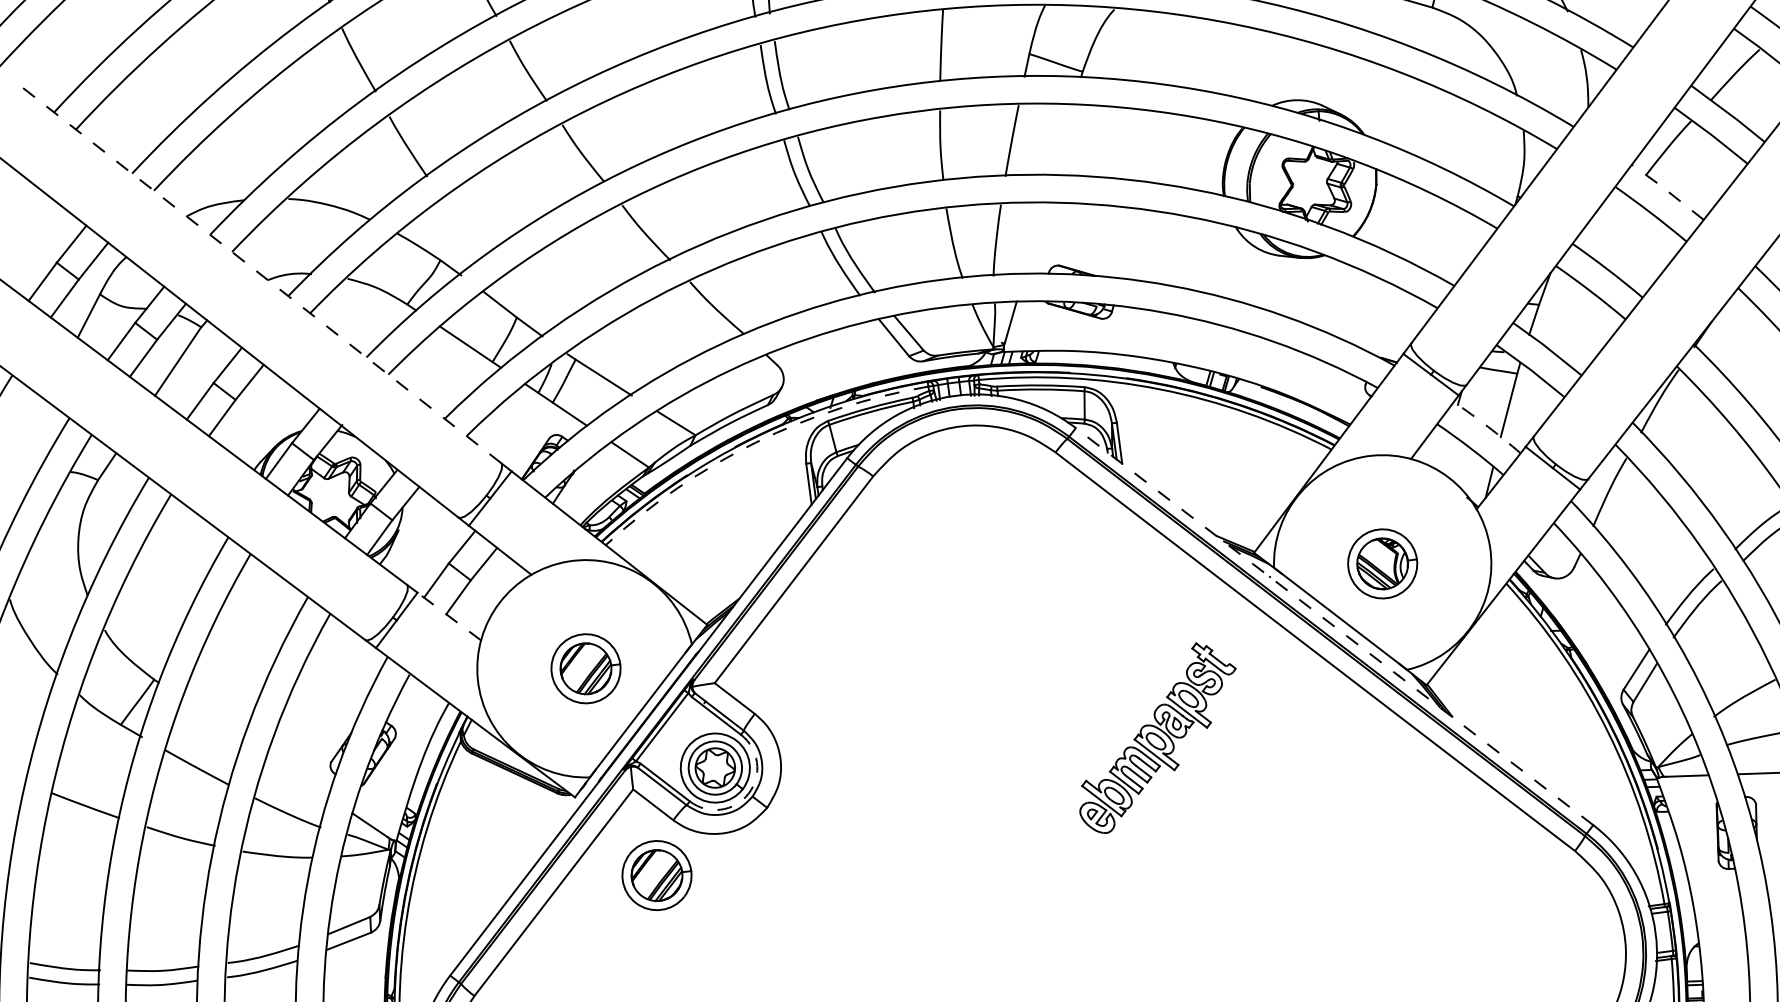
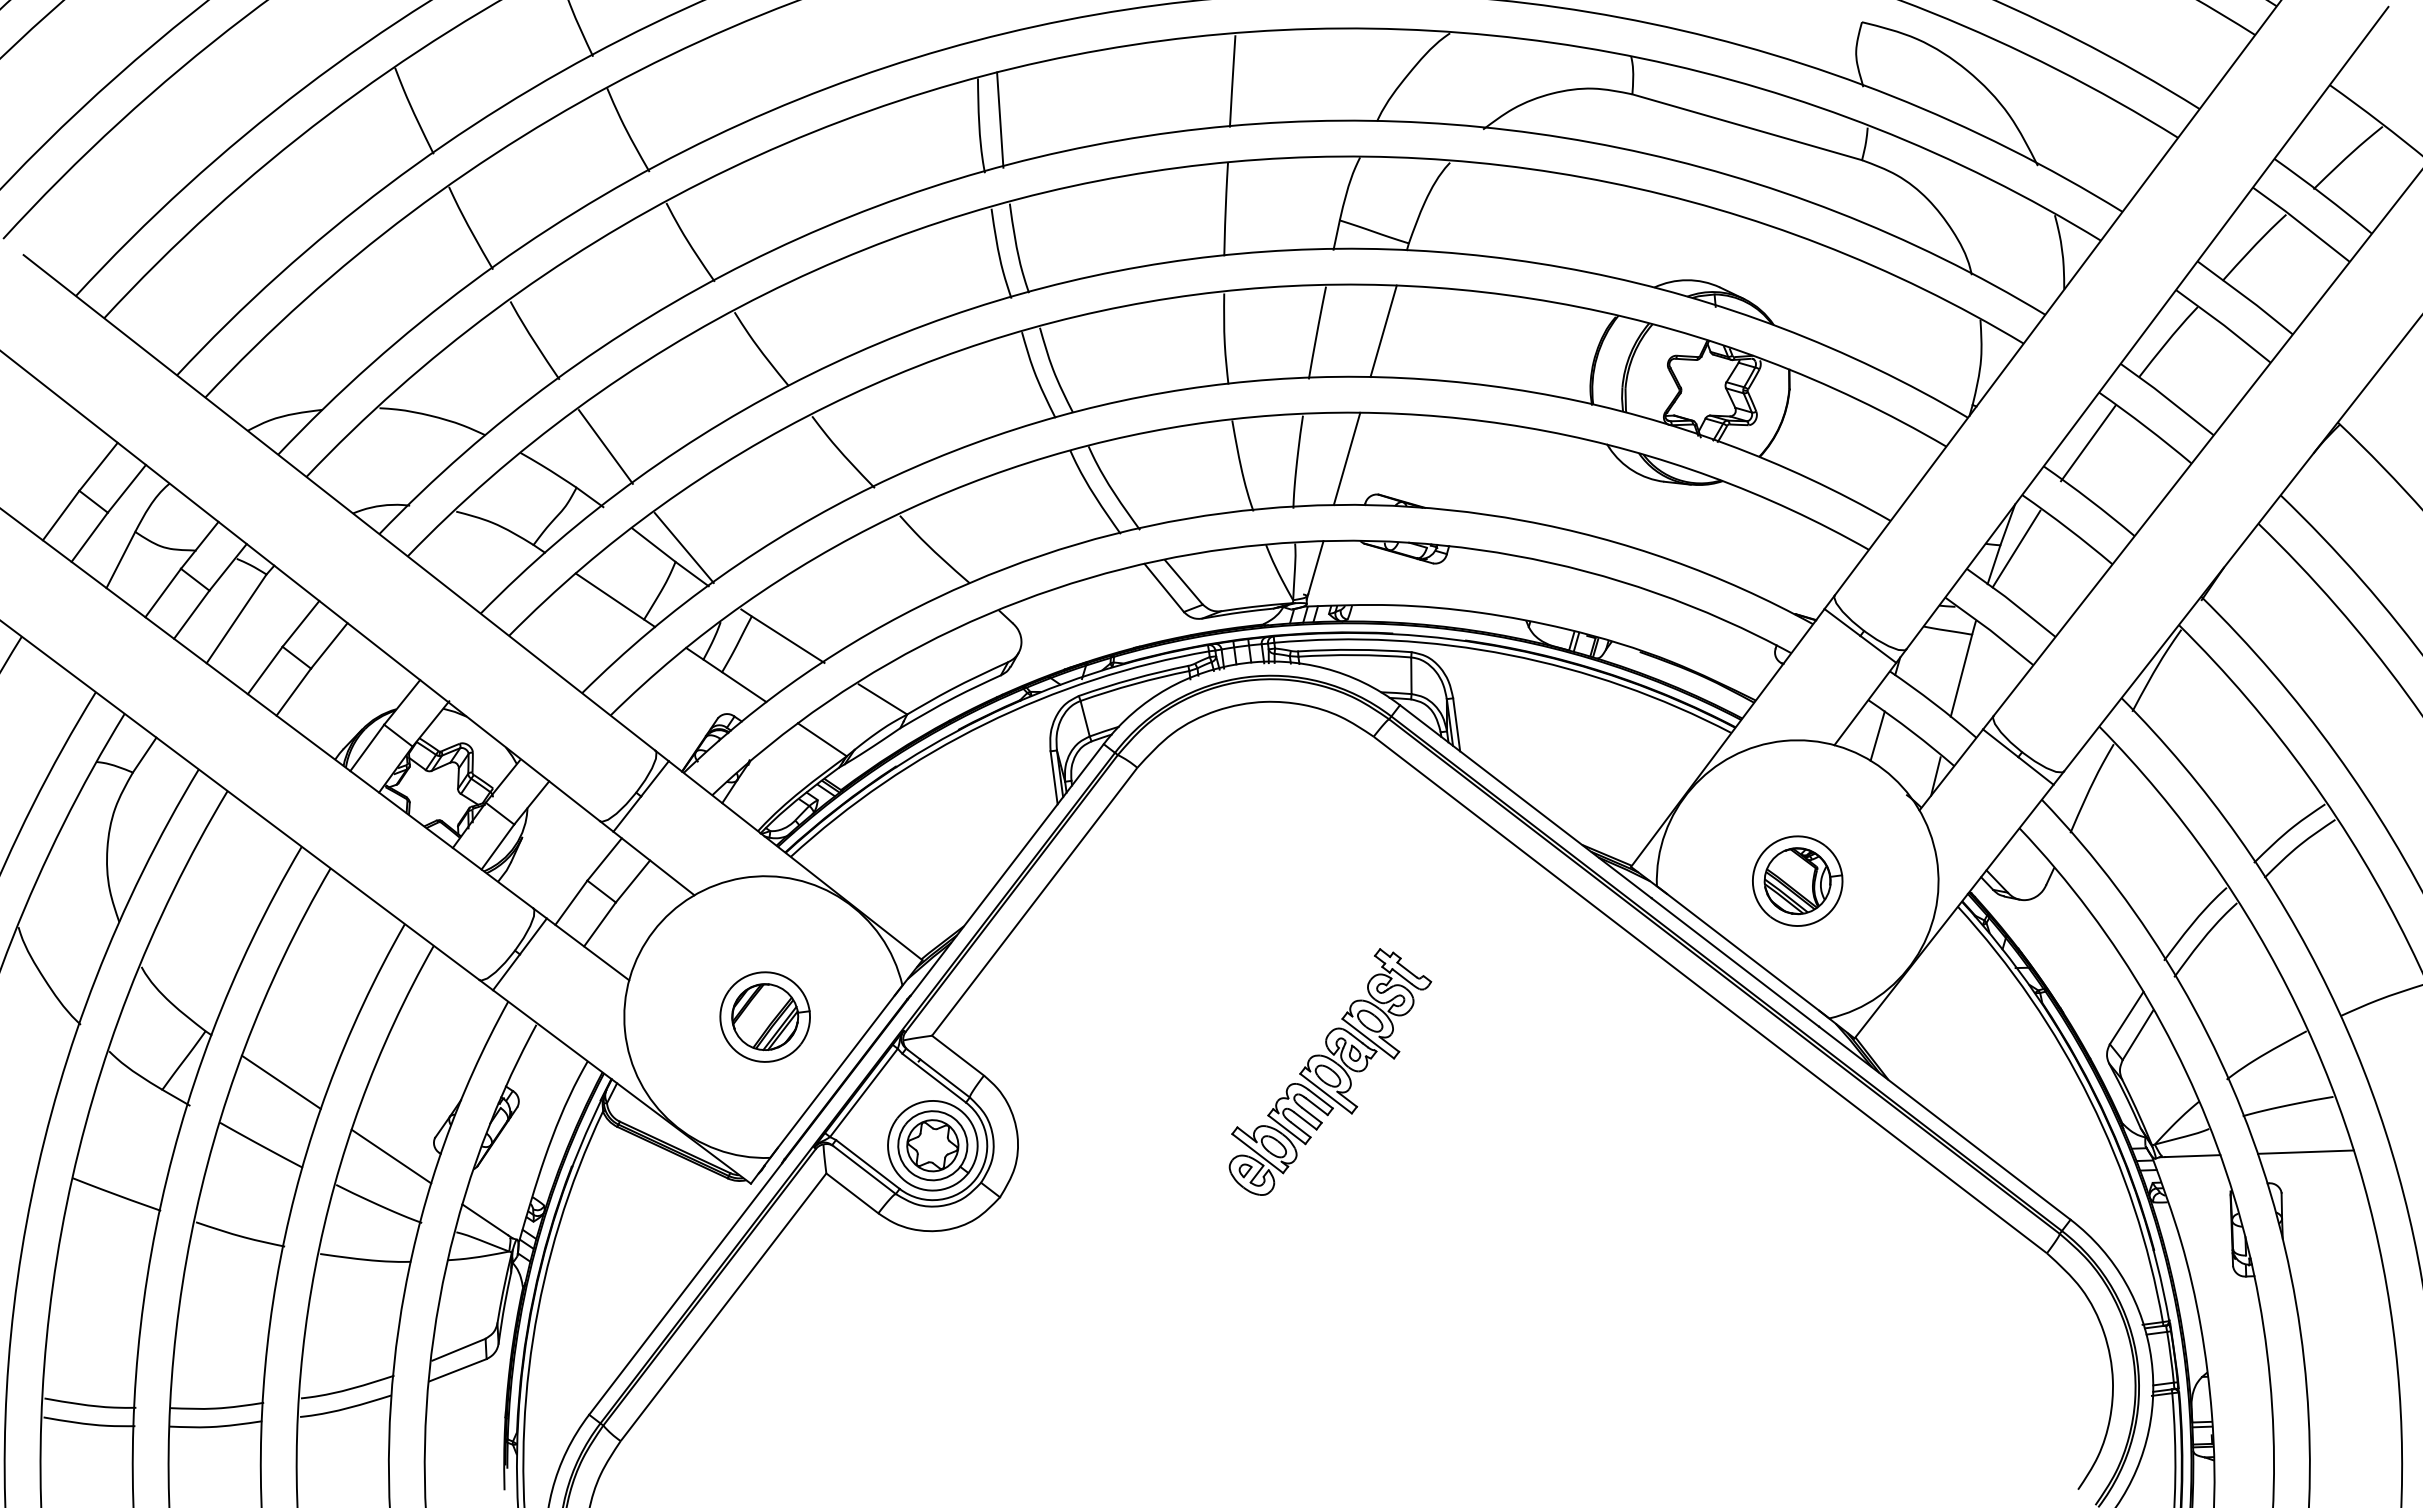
line: (1063, 139) -> (1383, 331), added
line: (1667, 191) -> (2166, 398), dashed -> solid
line: (1607, 226) -> (2088, 443), added
line: (462, 228) -> (605, 446), added
line: (1034, 237) -> (1346, 458), added
line: (257, 271) -> (339, 502), dashed -> solid
line: (522, 306) -> (683, 547), added
line: (1551, 307) -> (2016, 548), added
arc: (1488, 426) -> (1934, 703), dashed -> solid
arc: (755, 443) -> (985, 724), dashed -> solid
line: (1444, 451) -> (1877, 735), added
line: (448, 616) -> (587, 949), dashed -> solid
line: (1334, 626) -> (1735, 962), dashed -> solid
line: (212, 718) -> (280, 1081), added
part: (1157, 737) -> (1330, 1071), moved
line: (297, 776) -> (391, 1156), added
arc: (749, 793) -> (976, 1178), dashed -> solid
part: (656, 875) -> (856, 1284), removed

